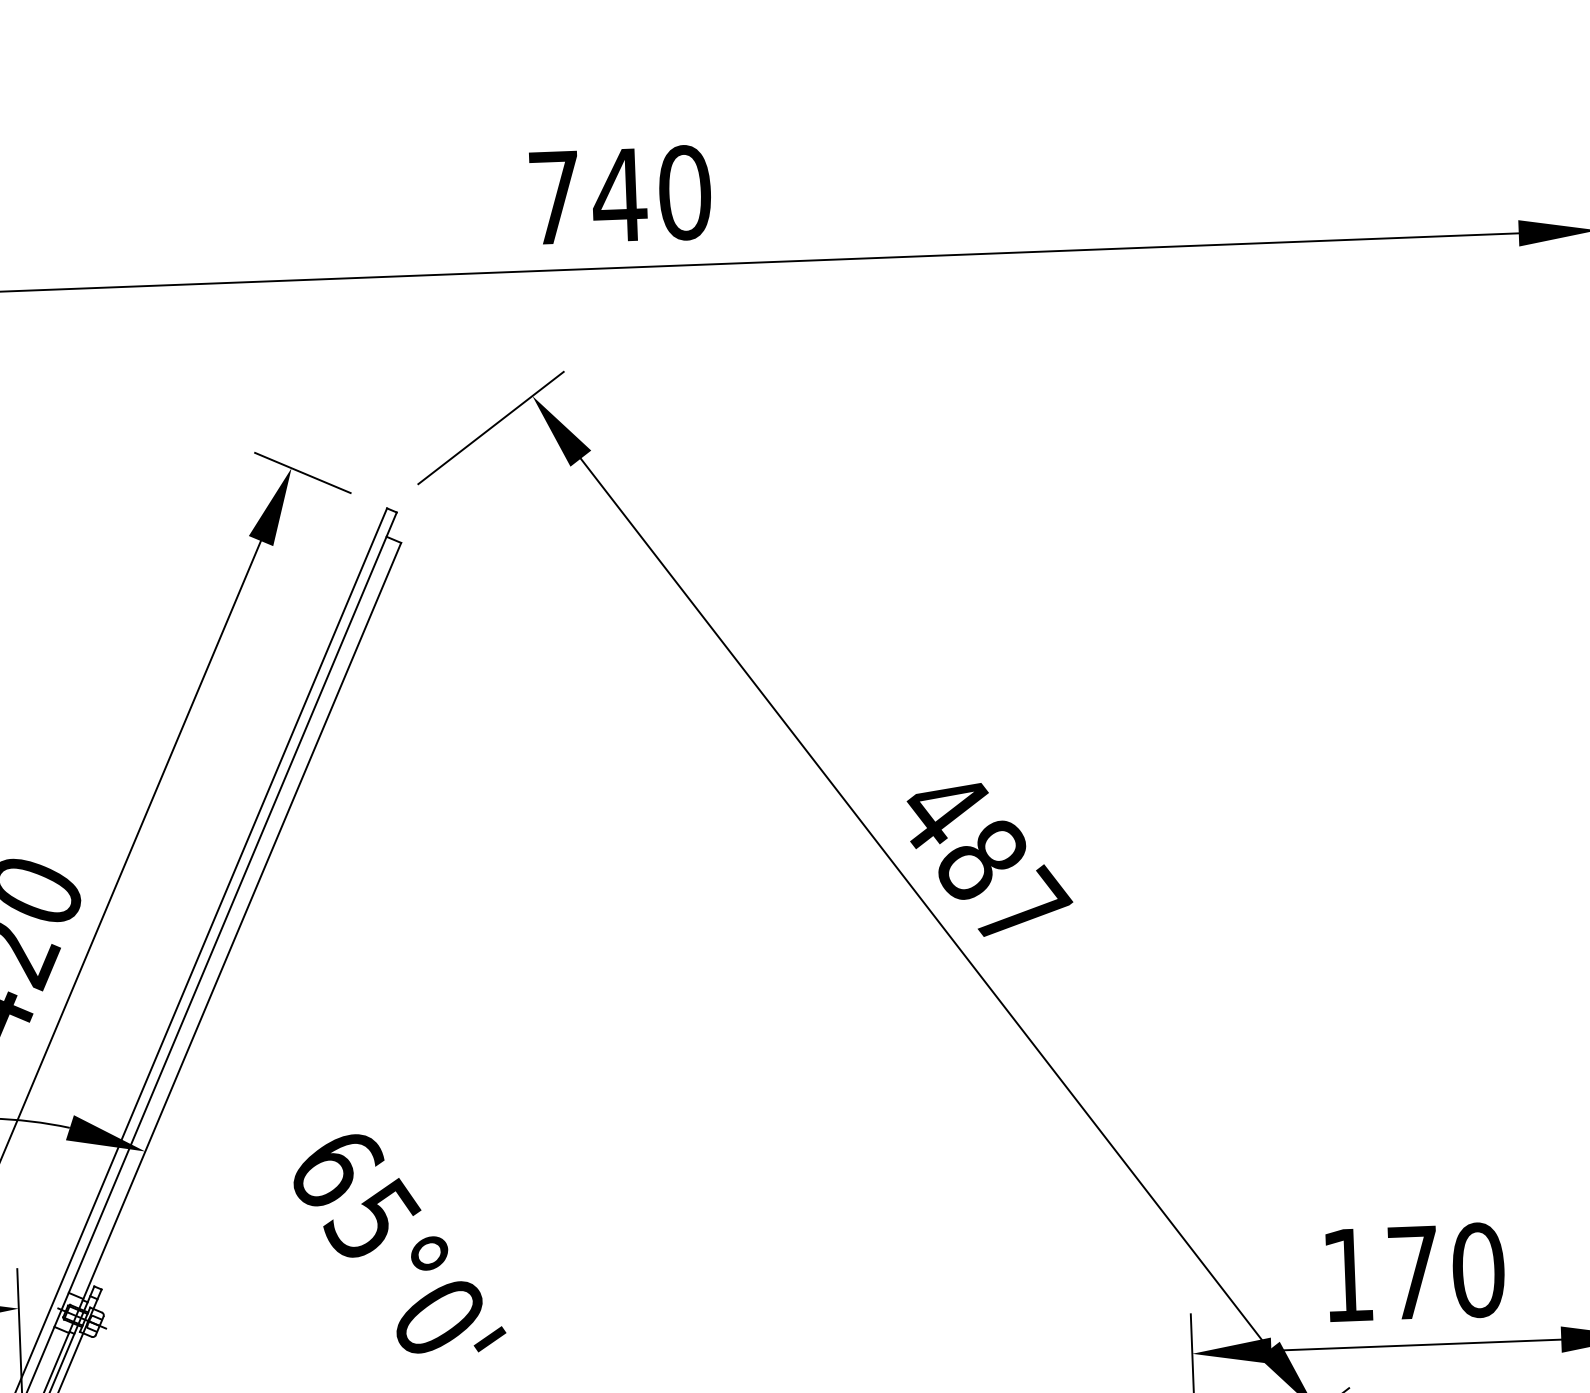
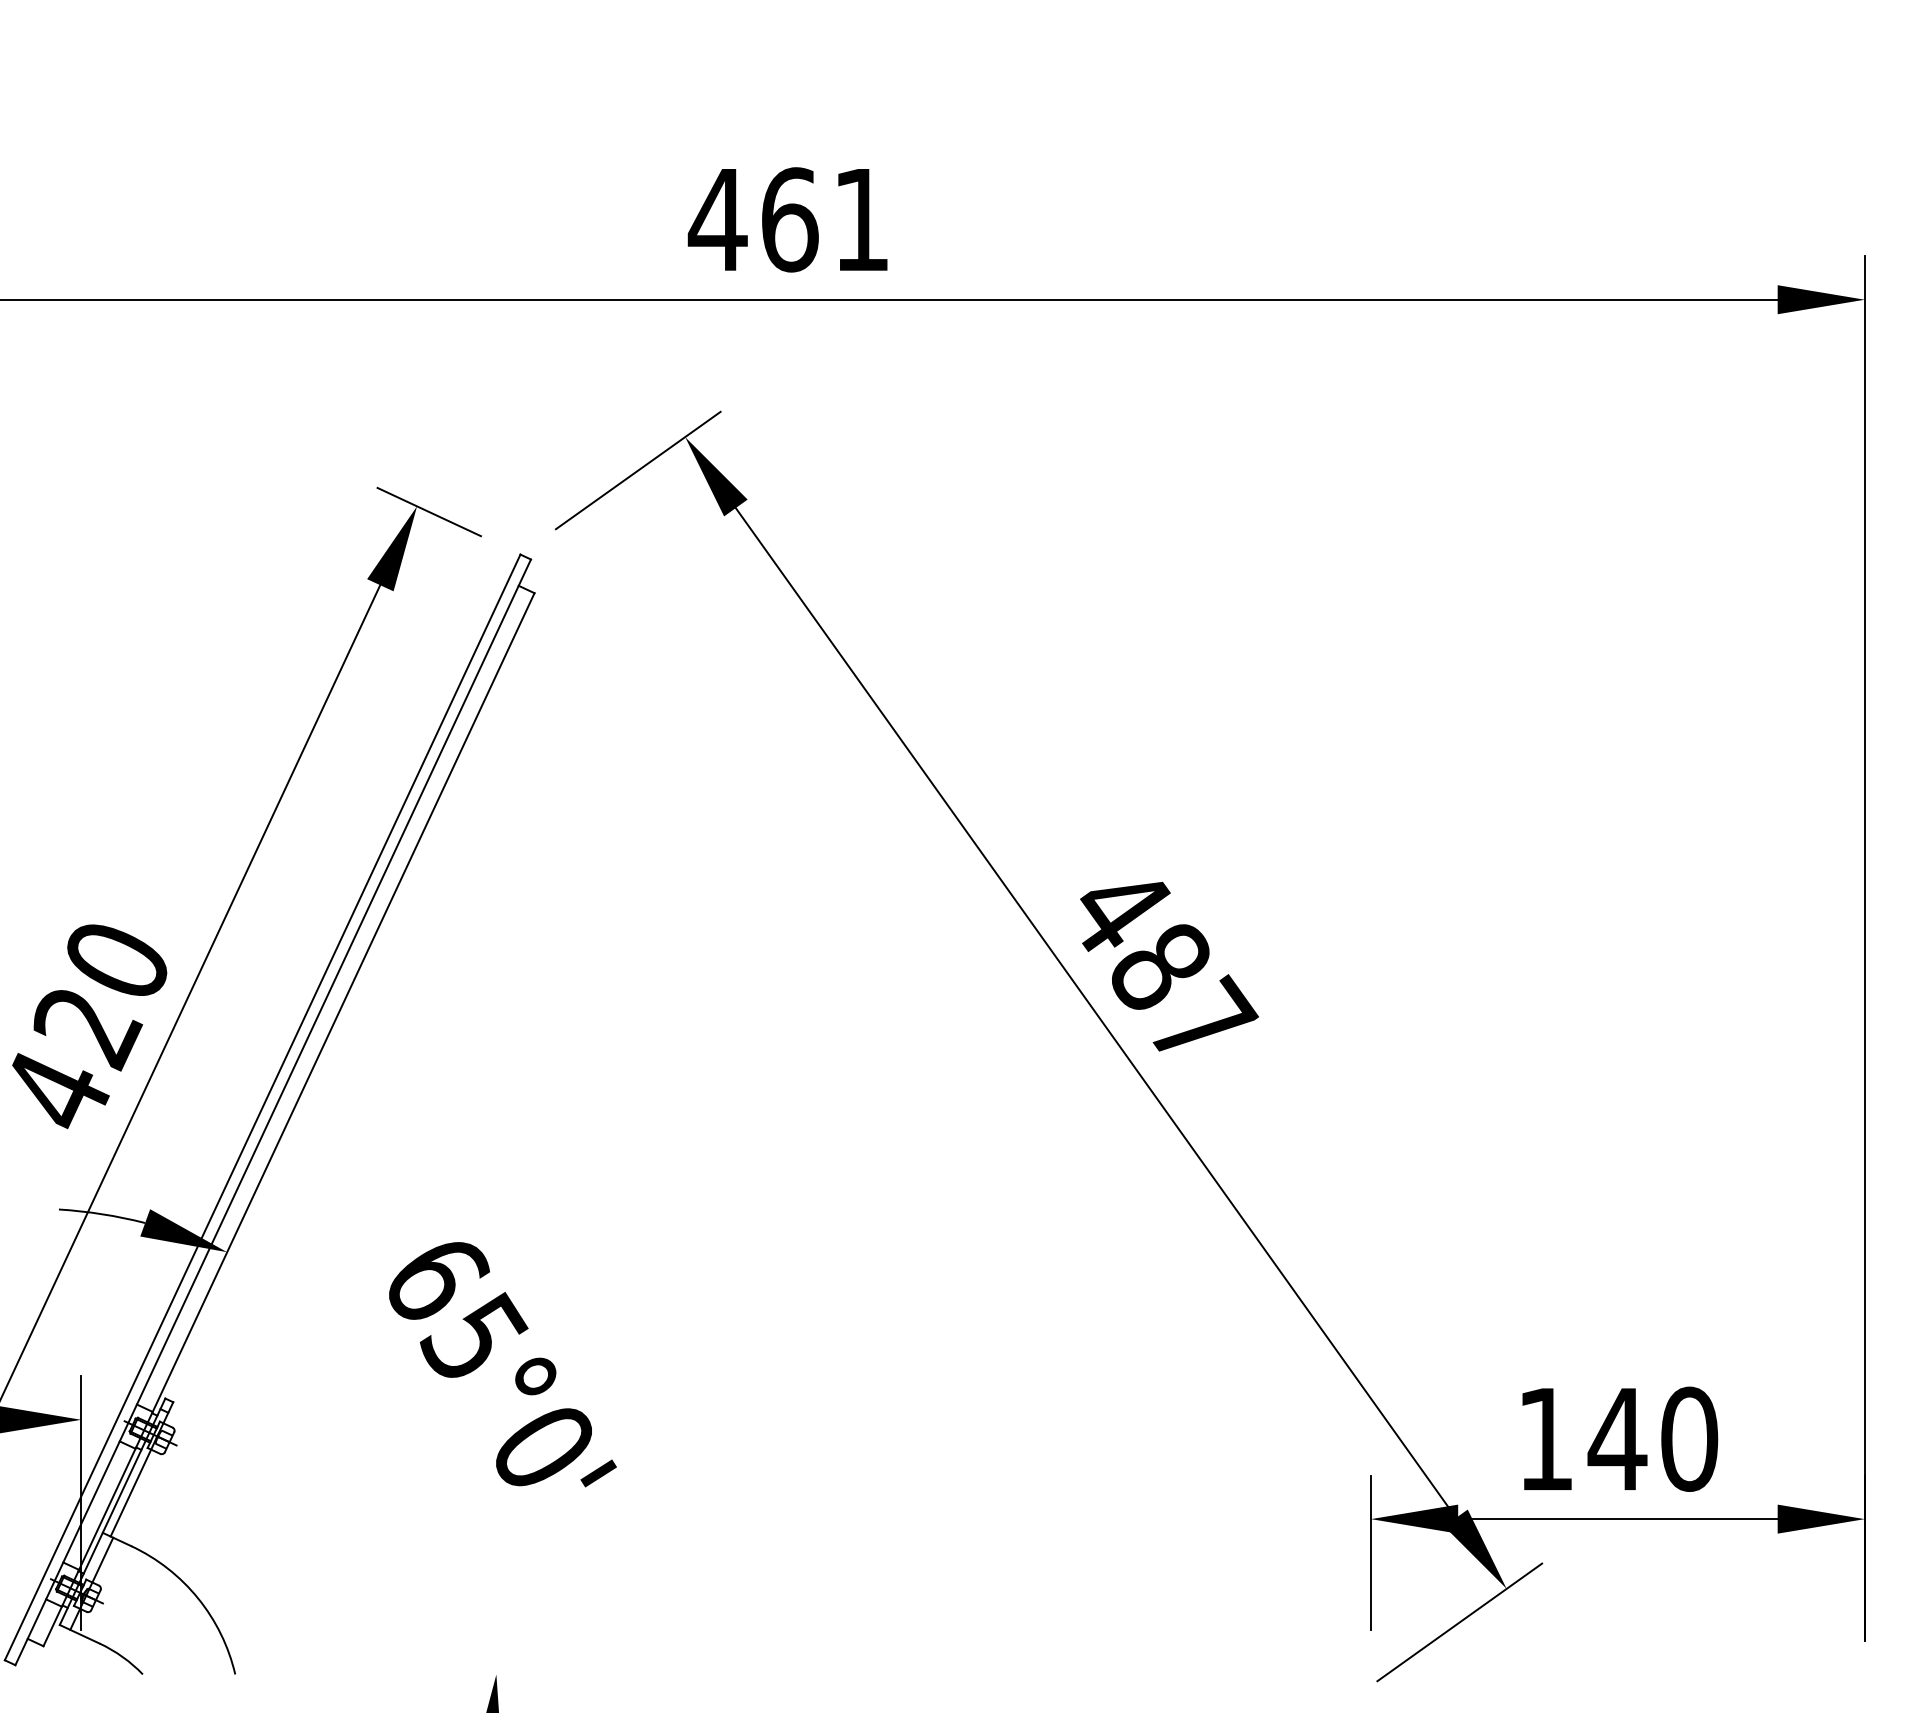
text: (618, 195) -> (788, 219), 740 -> 461
text: (1413, 1272) -> (1617, 1439), 170 -> 140

